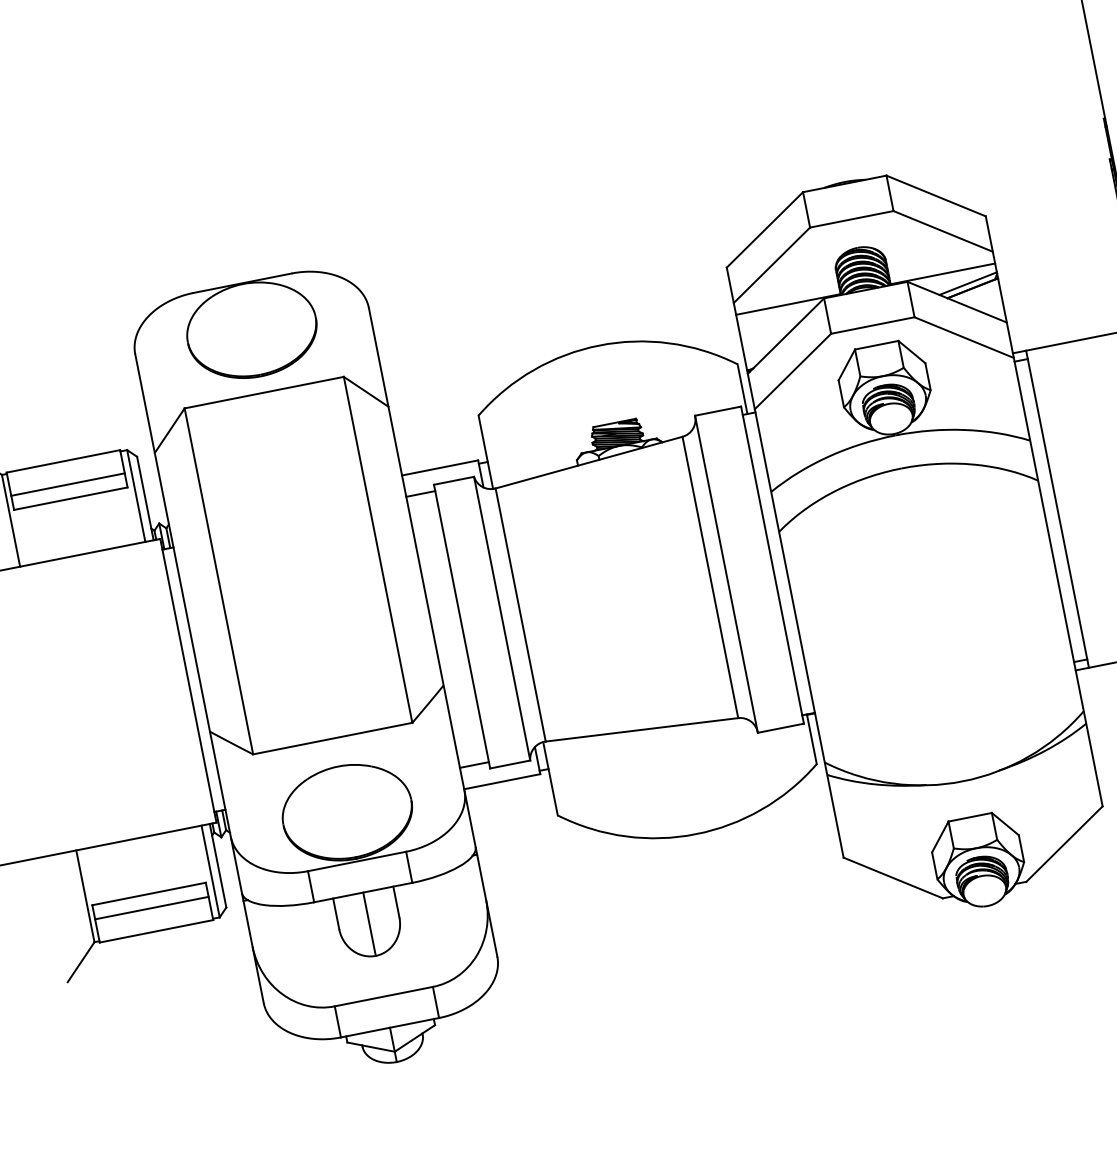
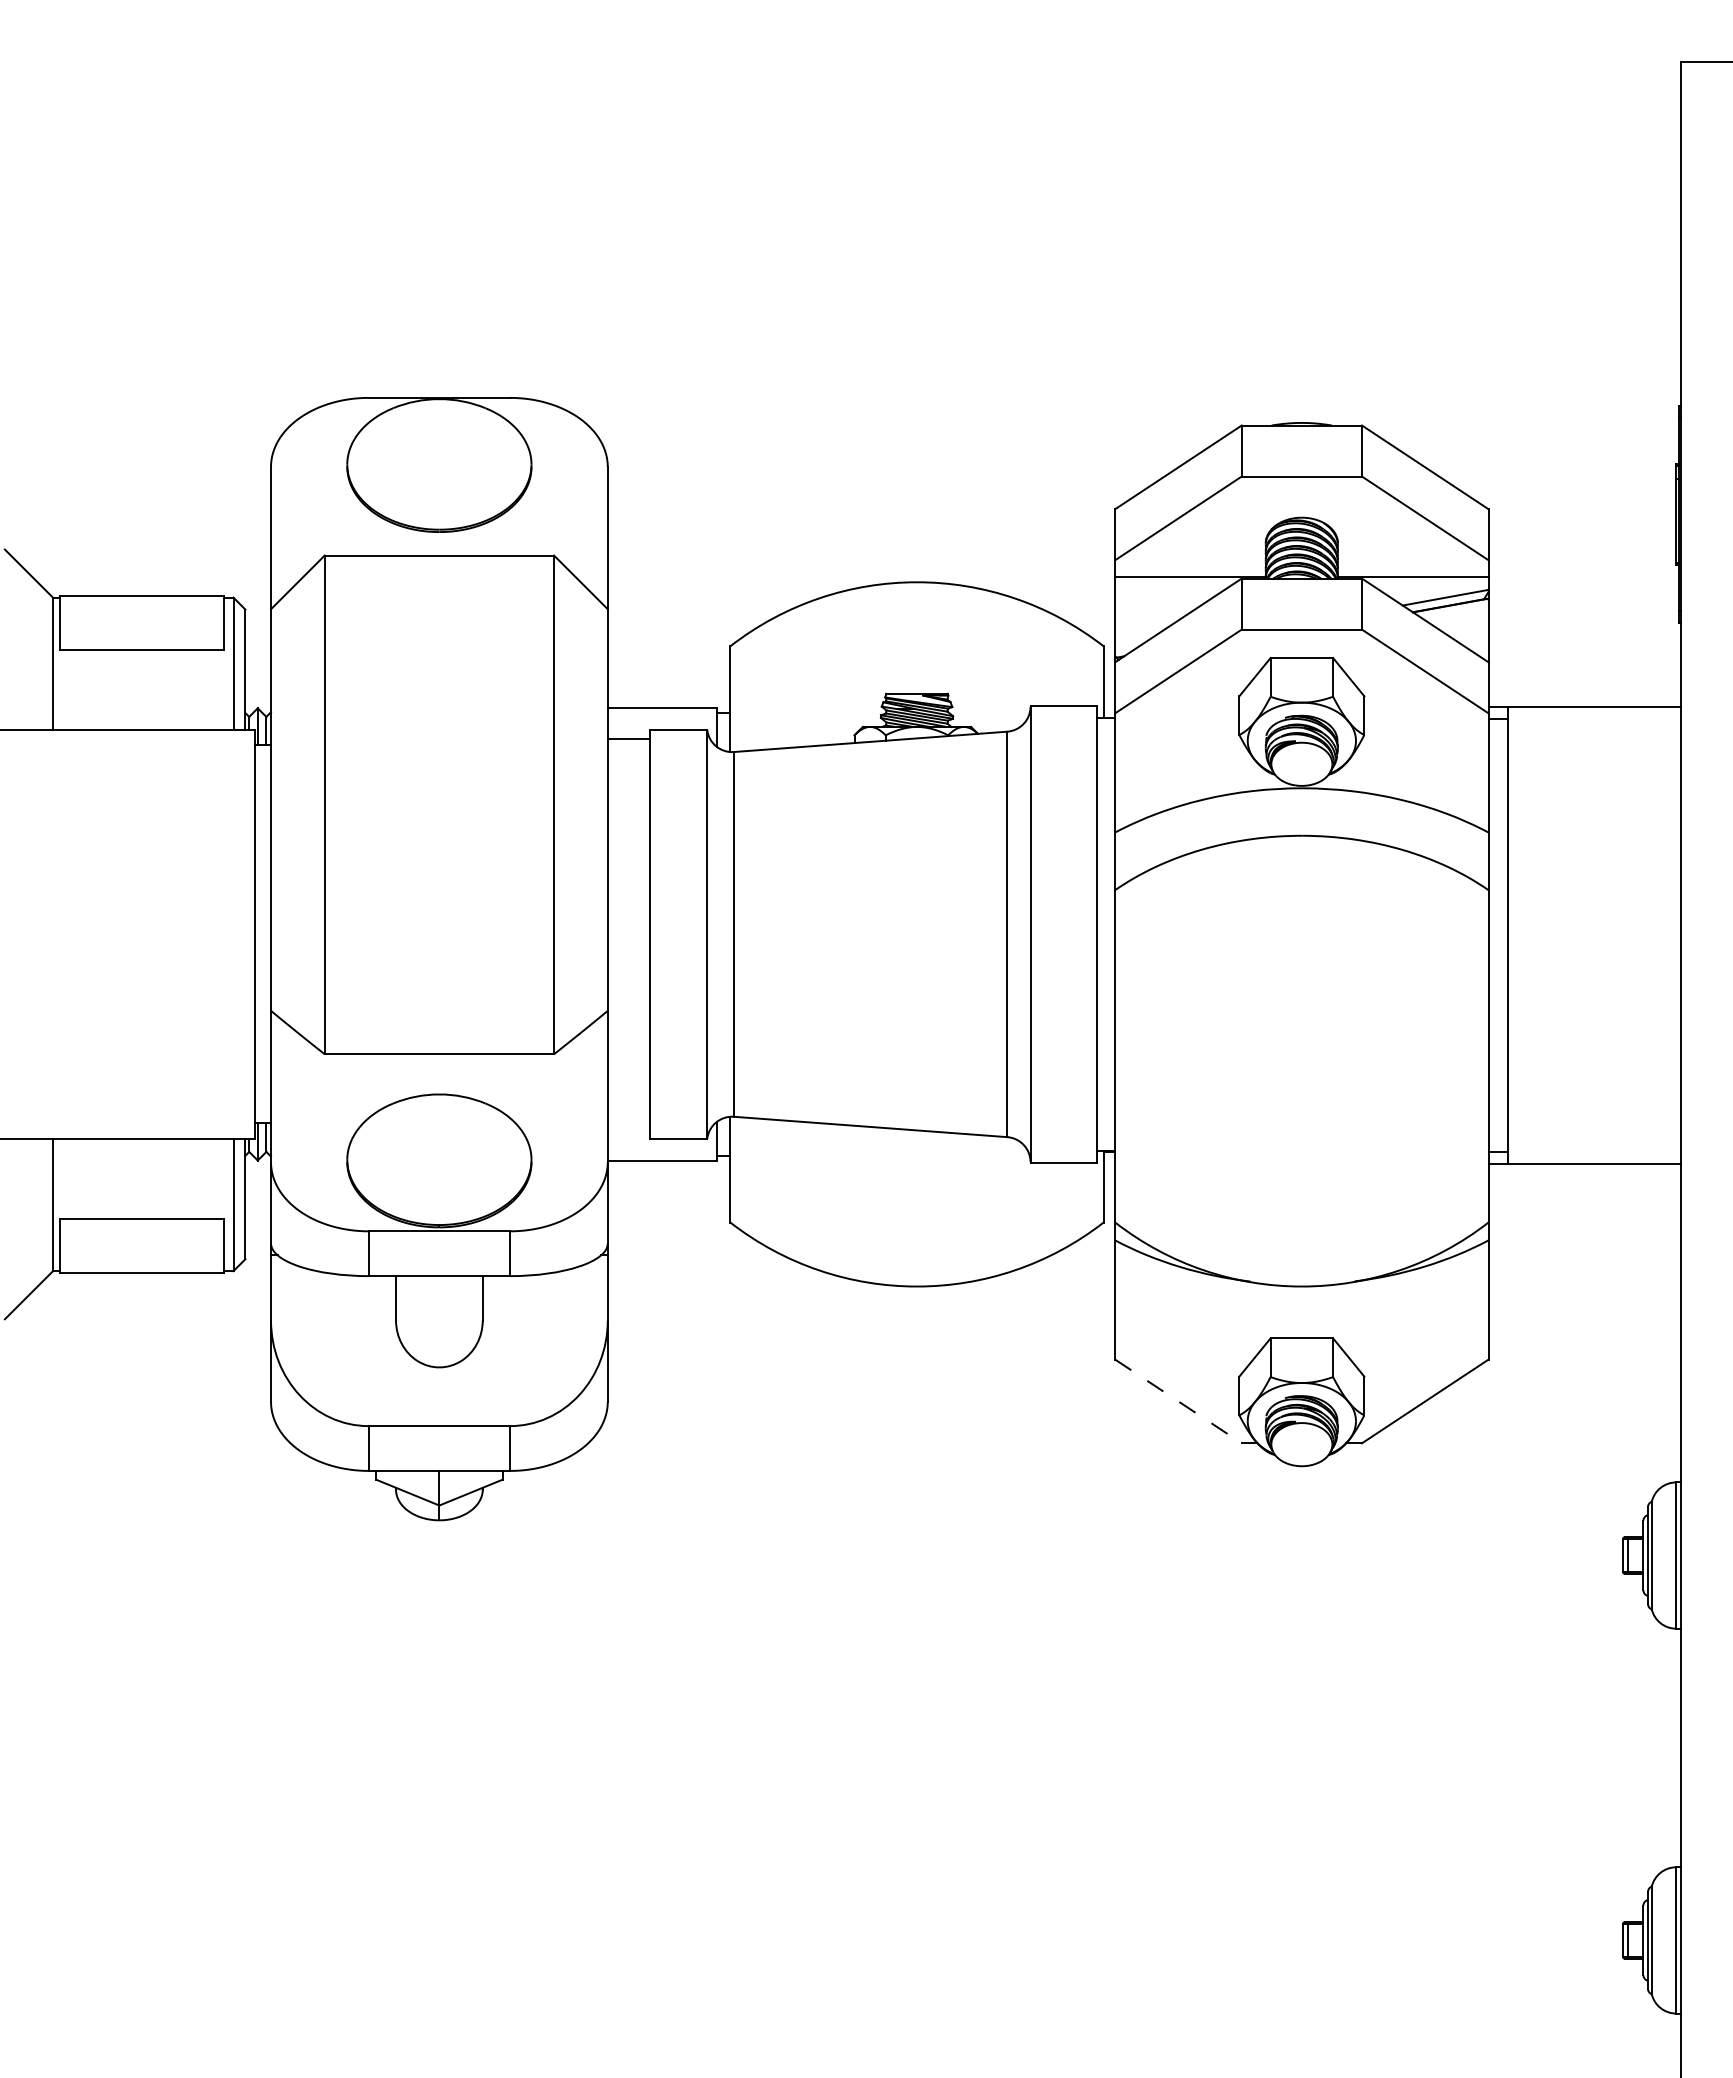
line: (67, 484) -> (141, 629), removed
line: (474, 764) -> (628, 1129), removed
line: (893, 878) -> (1178, 1401), solid -> dashed
line: (151, 908) -> (141, 1239), removed
line: (369, 924) -> (439, 1321), removed

